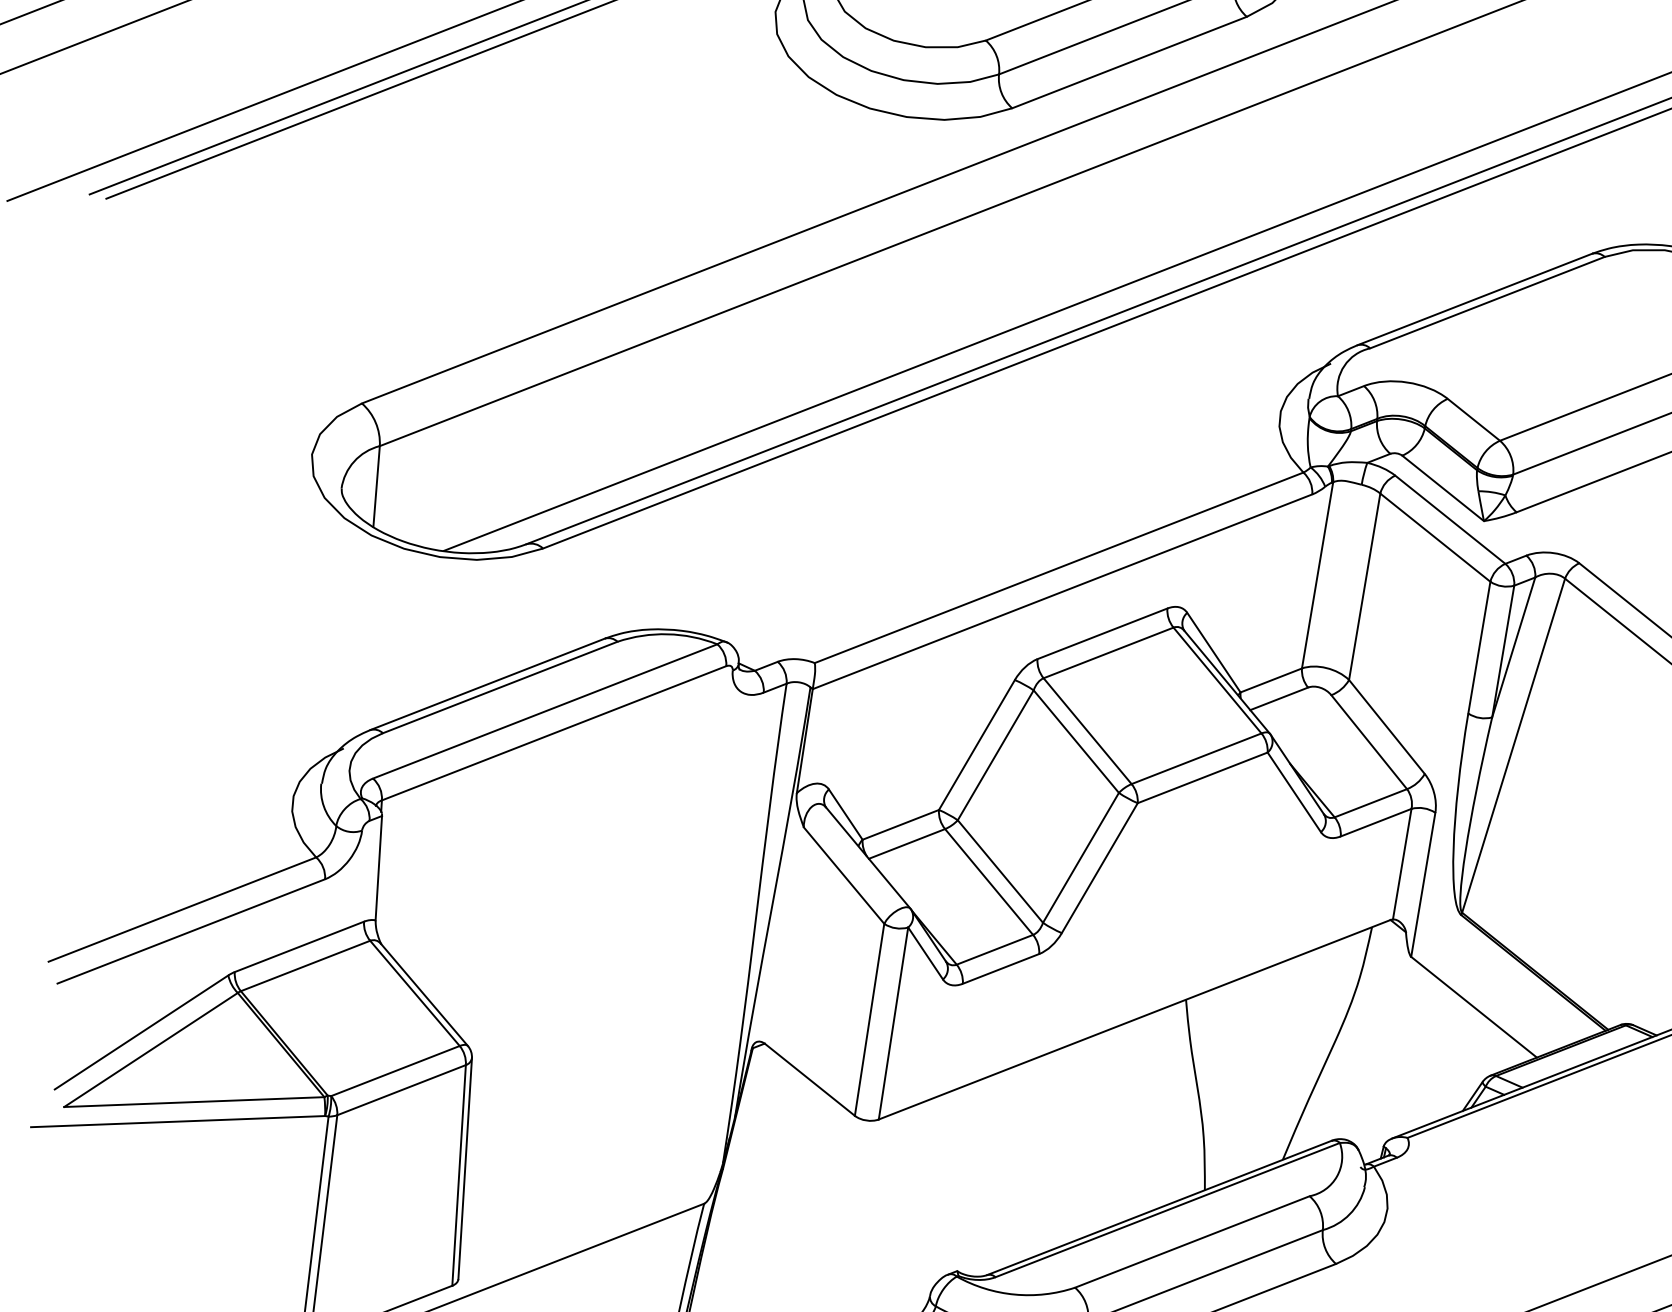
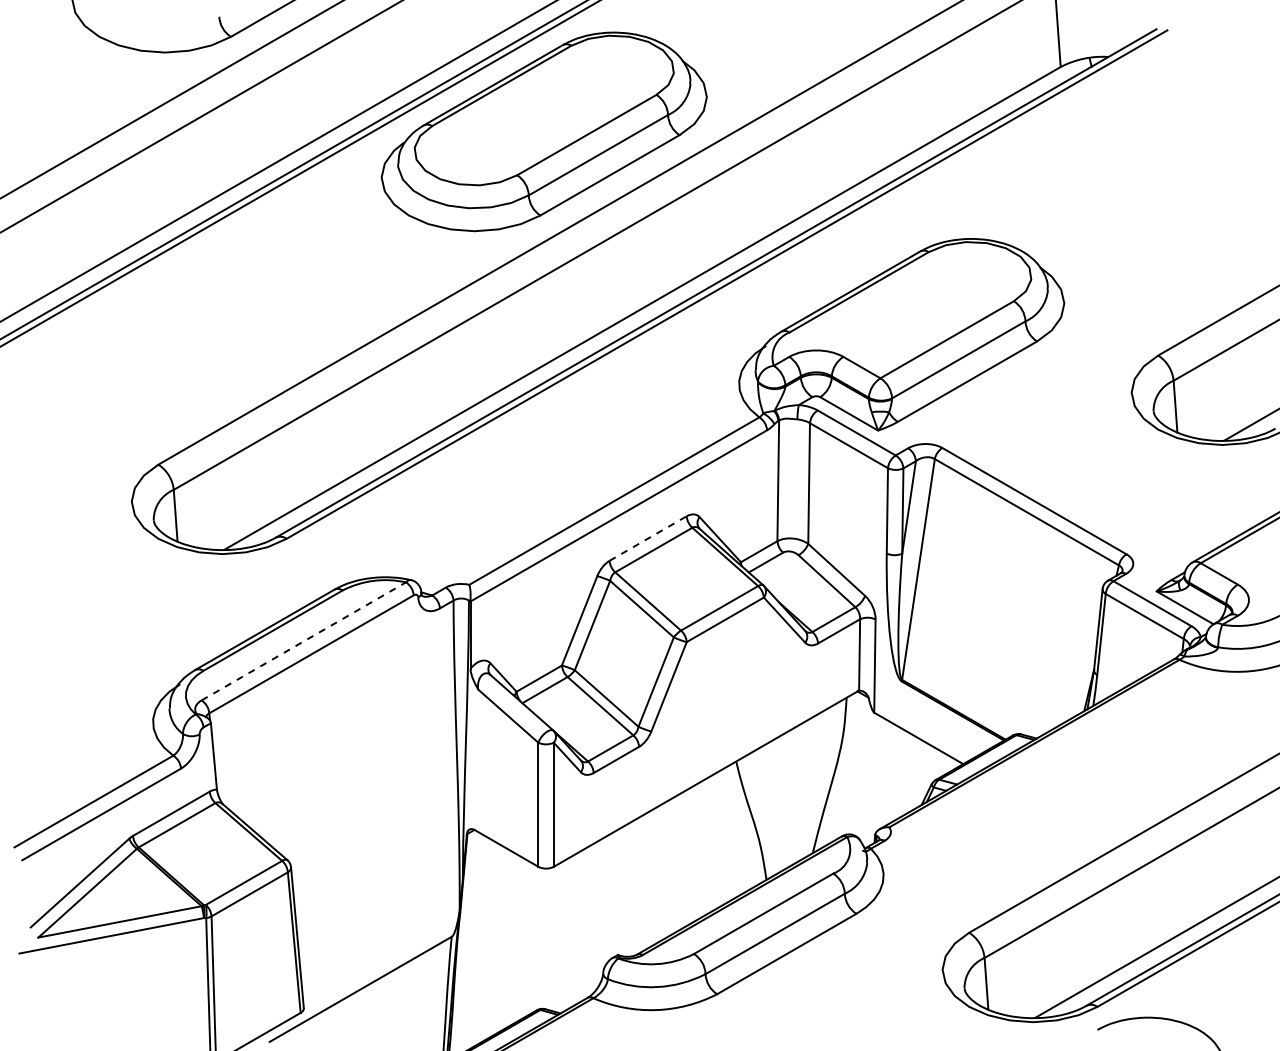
line: (1103, 633) -> (648, 538), solid -> dashed
line: (546, 711) -> (304, 641), solid -> dashed

